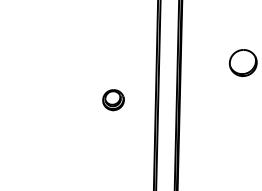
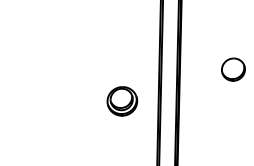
part: (113, 100) -> (122, 101), size x1.67

